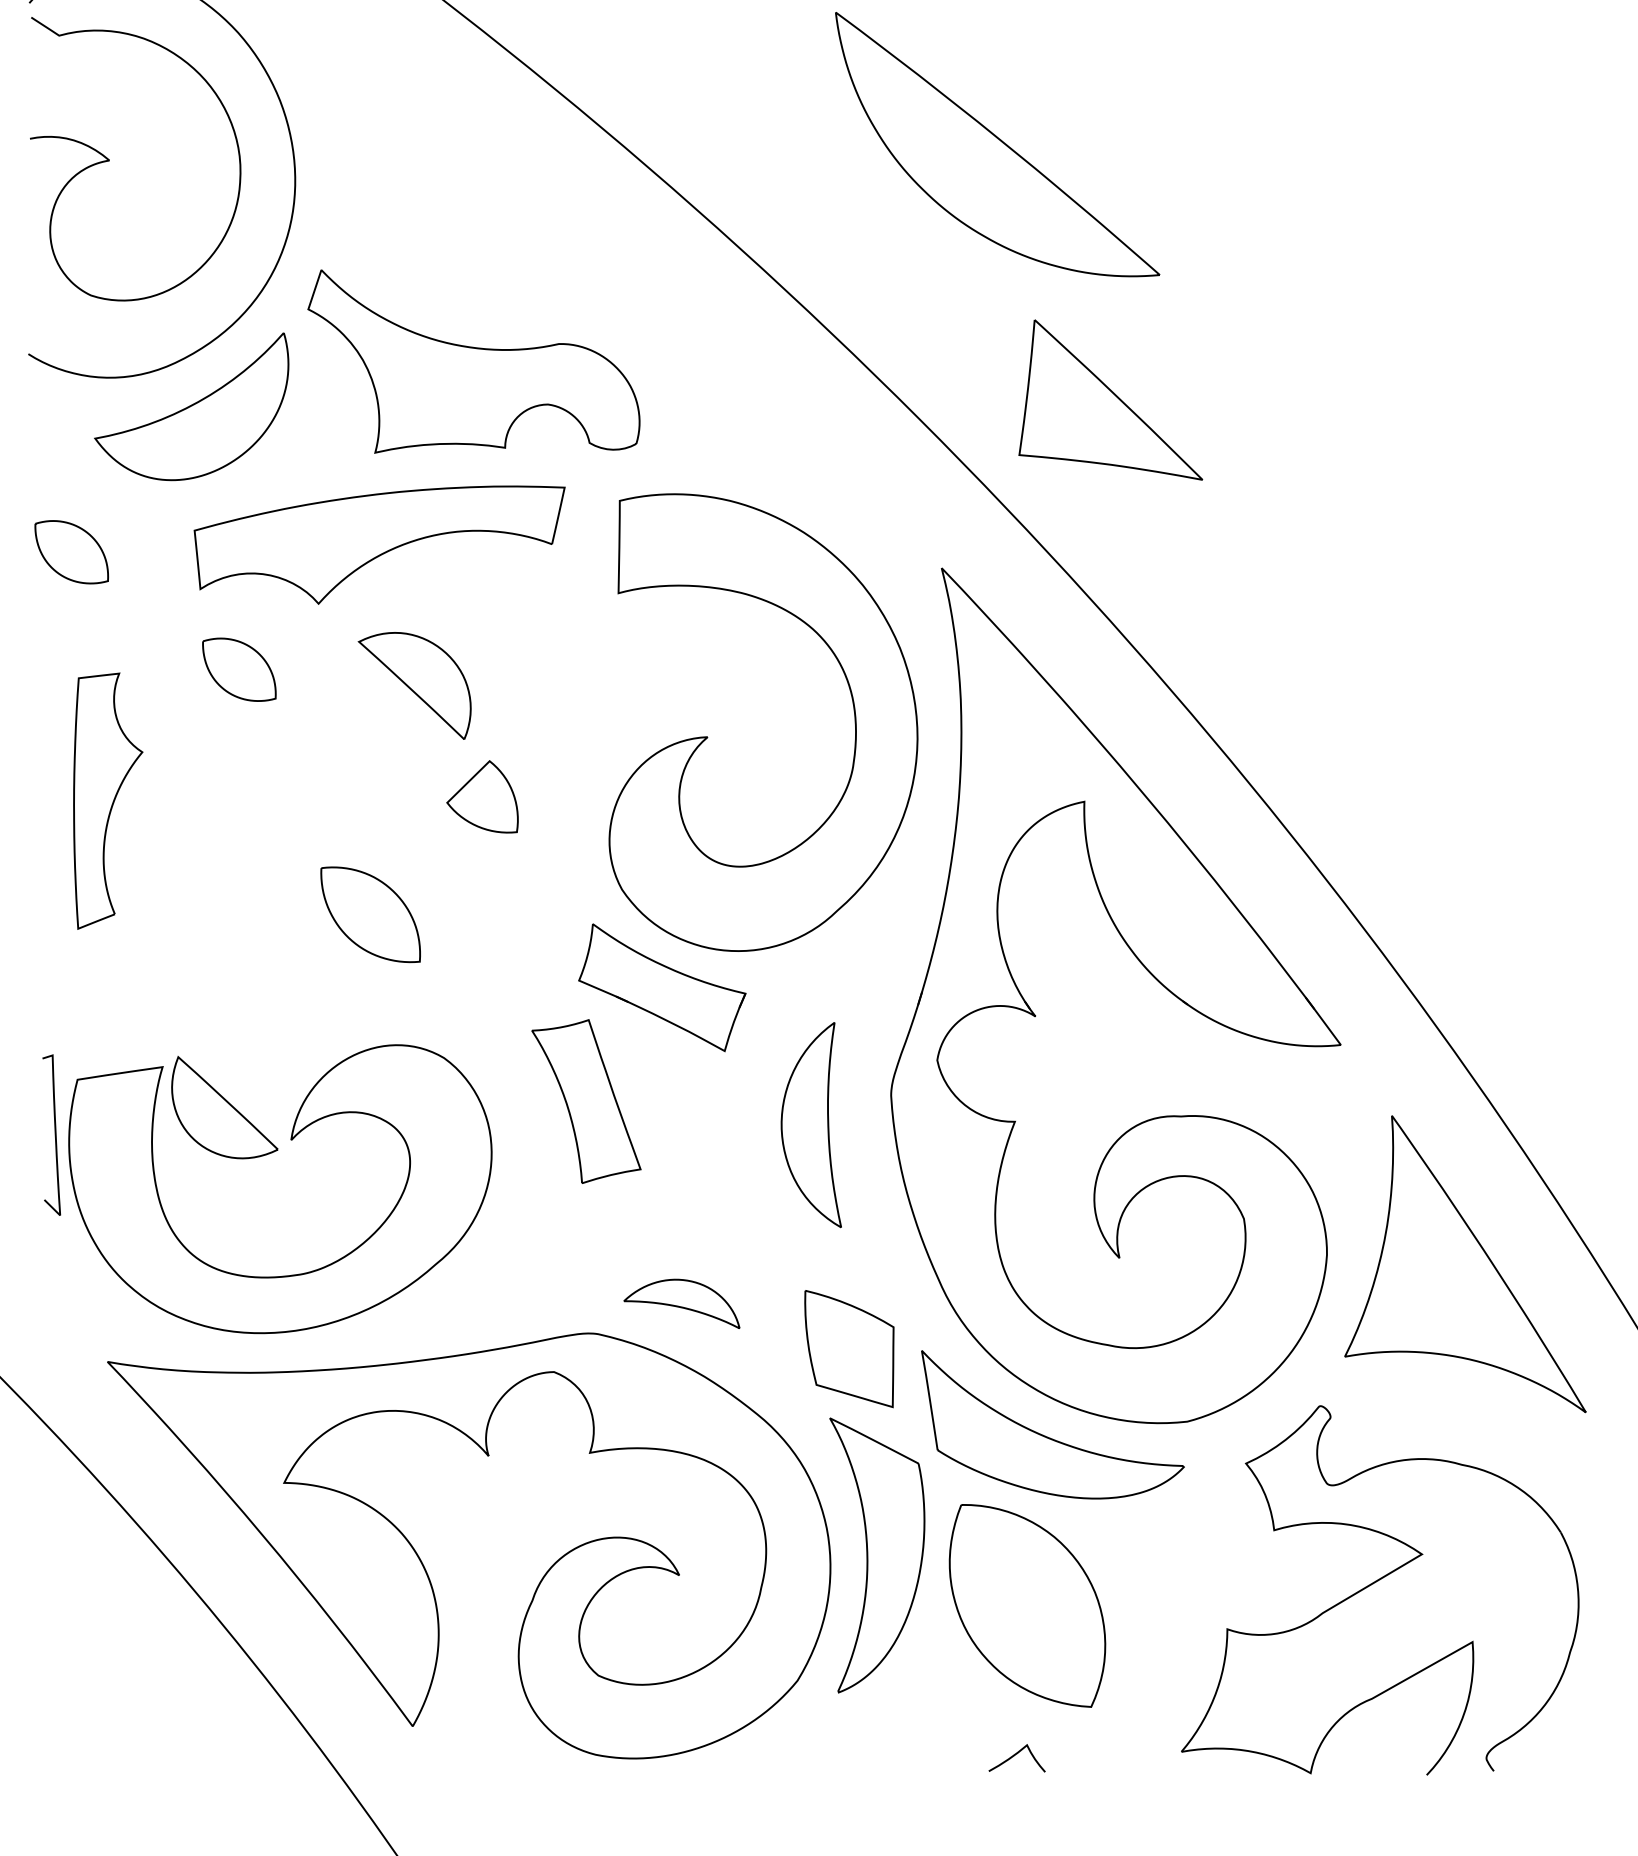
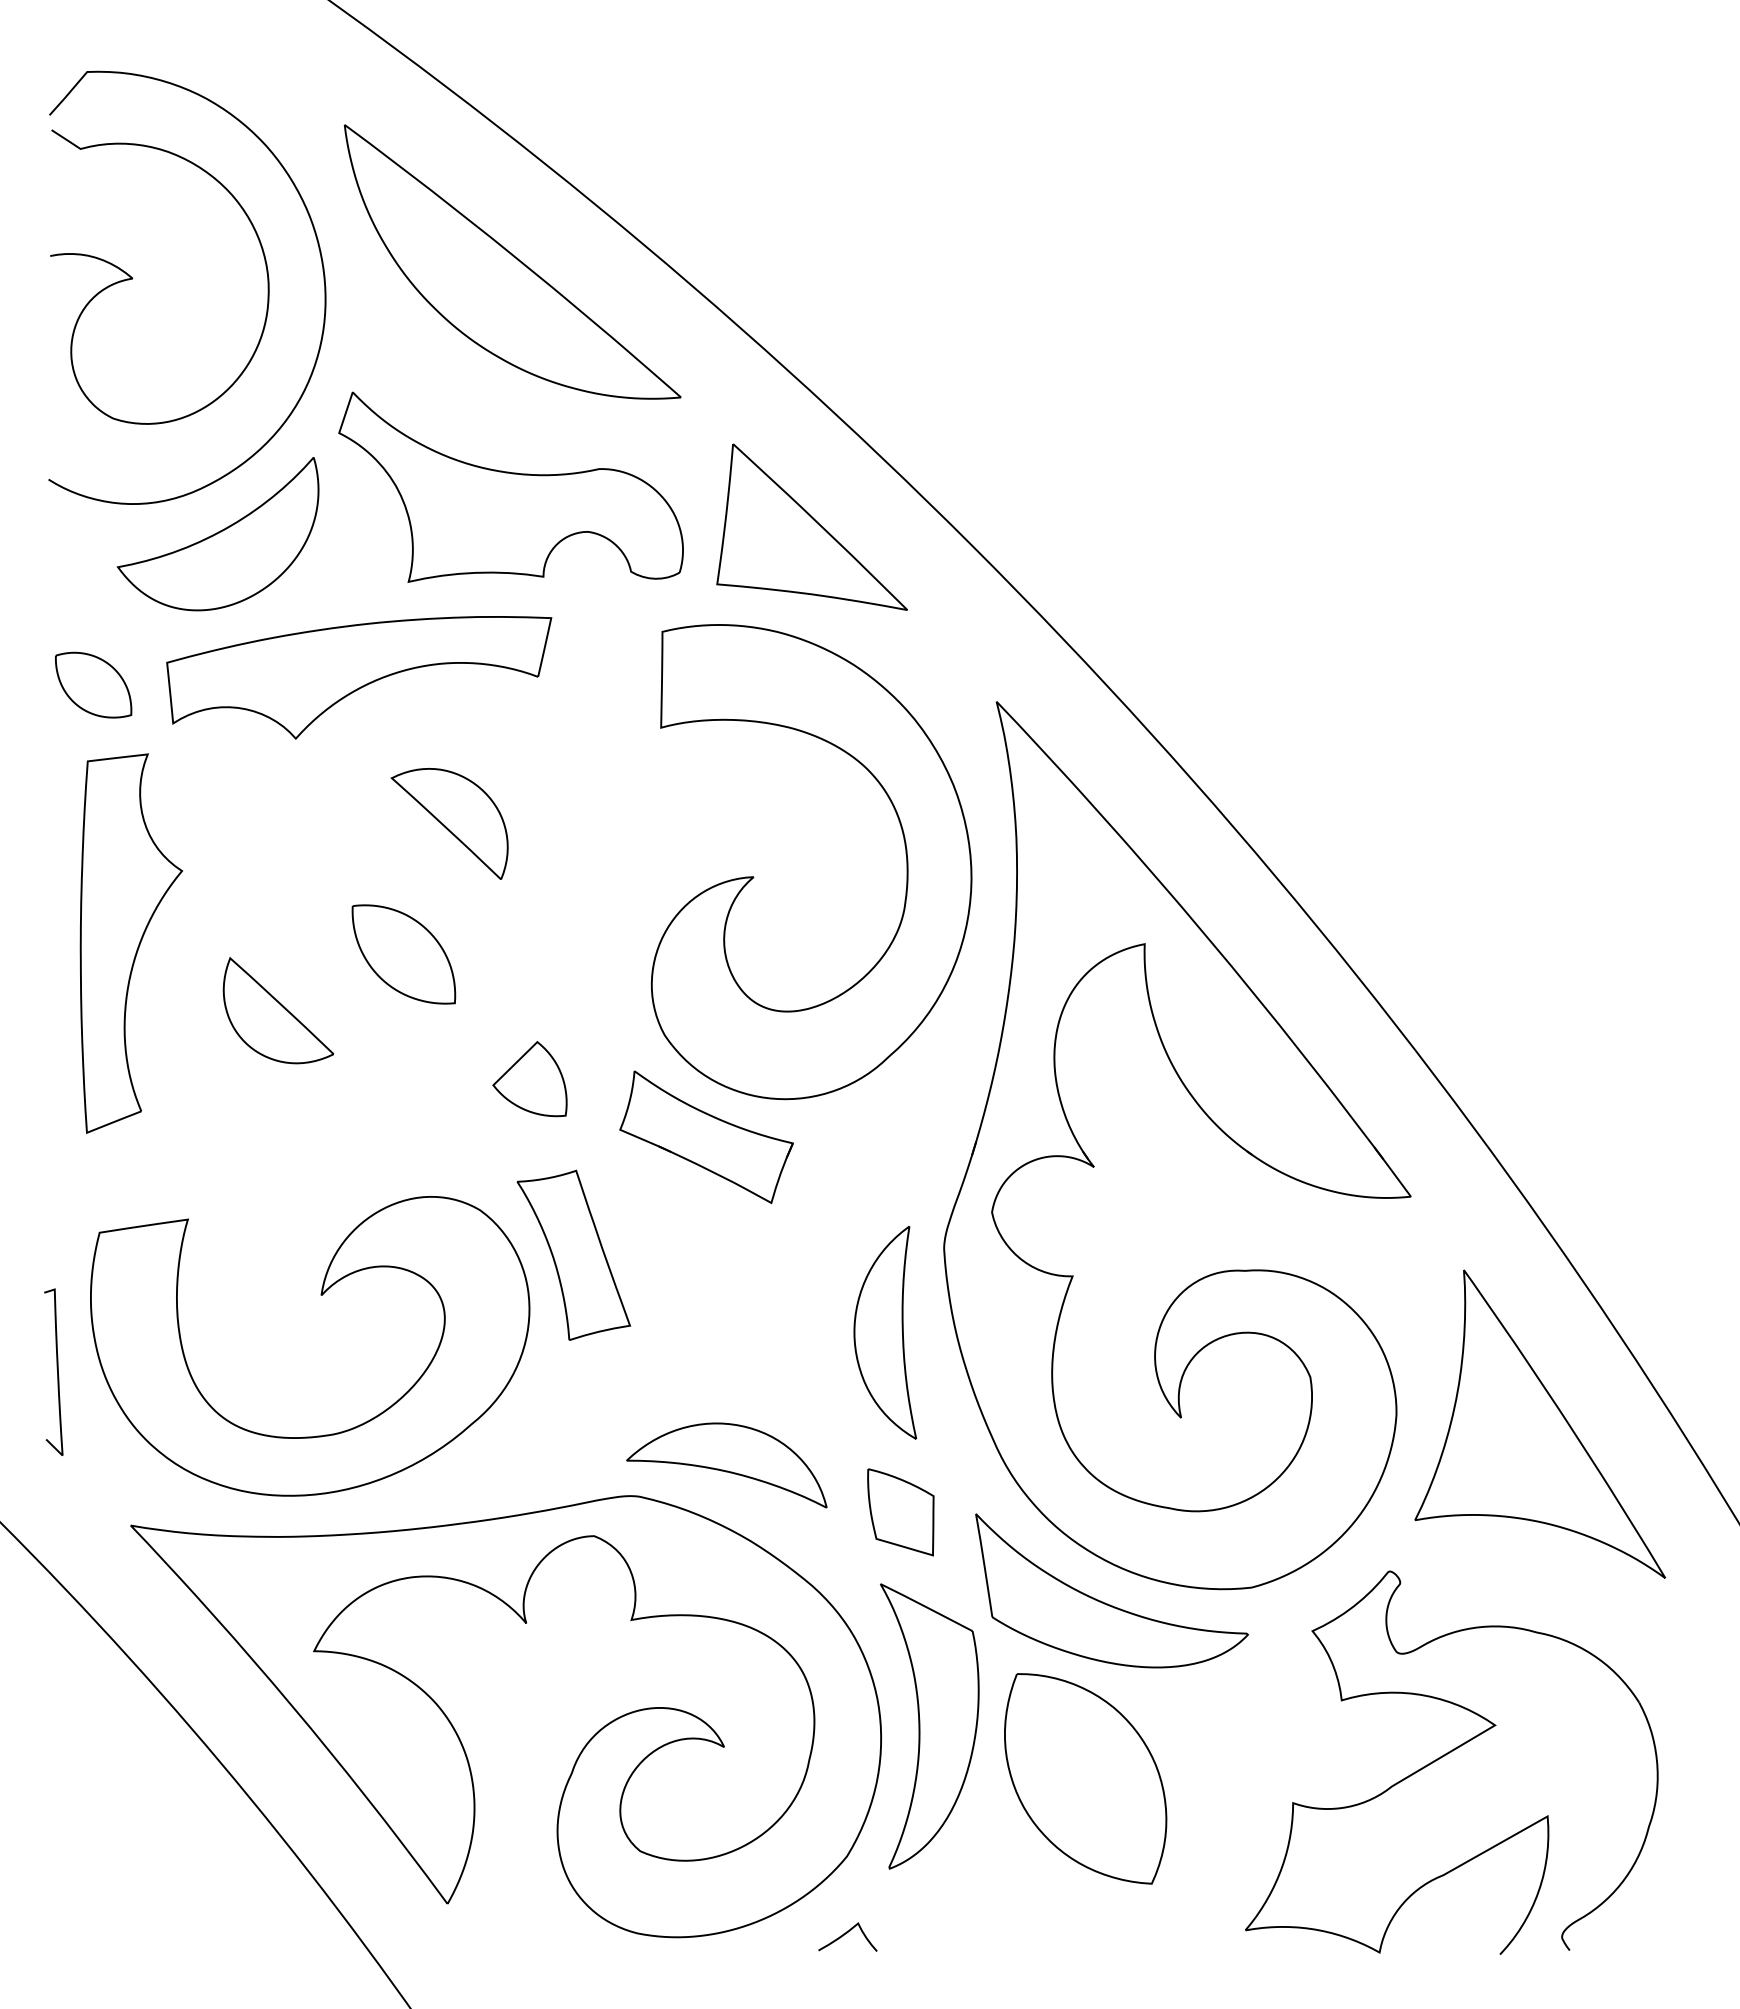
part: (997, 144) -> (512, 261), moved
part: (1110, 399) -> (811, 526), moved
part: (379, 544) -> (359, 677), moved
part: (239, 669) -> (267, 806), removed
part: (482, 797) -> (529, 1079), moved
part: (108, 801) -> (131, 943), size x1.43
part: (370, 914) -> (403, 954), moved
part: (586, 1100) -> (573, 1254), moved
part: (224, 1107) -> (278, 1010), moved
part: (811, 1124) -> (885, 1332), moved
curve: (55, 1134) -> (57, 1371), moved
part: (681, 1304) -> (726, 1465), size x1.67
part: (849, 1349) -> (900, 1512), size x0.71
curve: (1014, 1755) -> (845, 1934), moved

